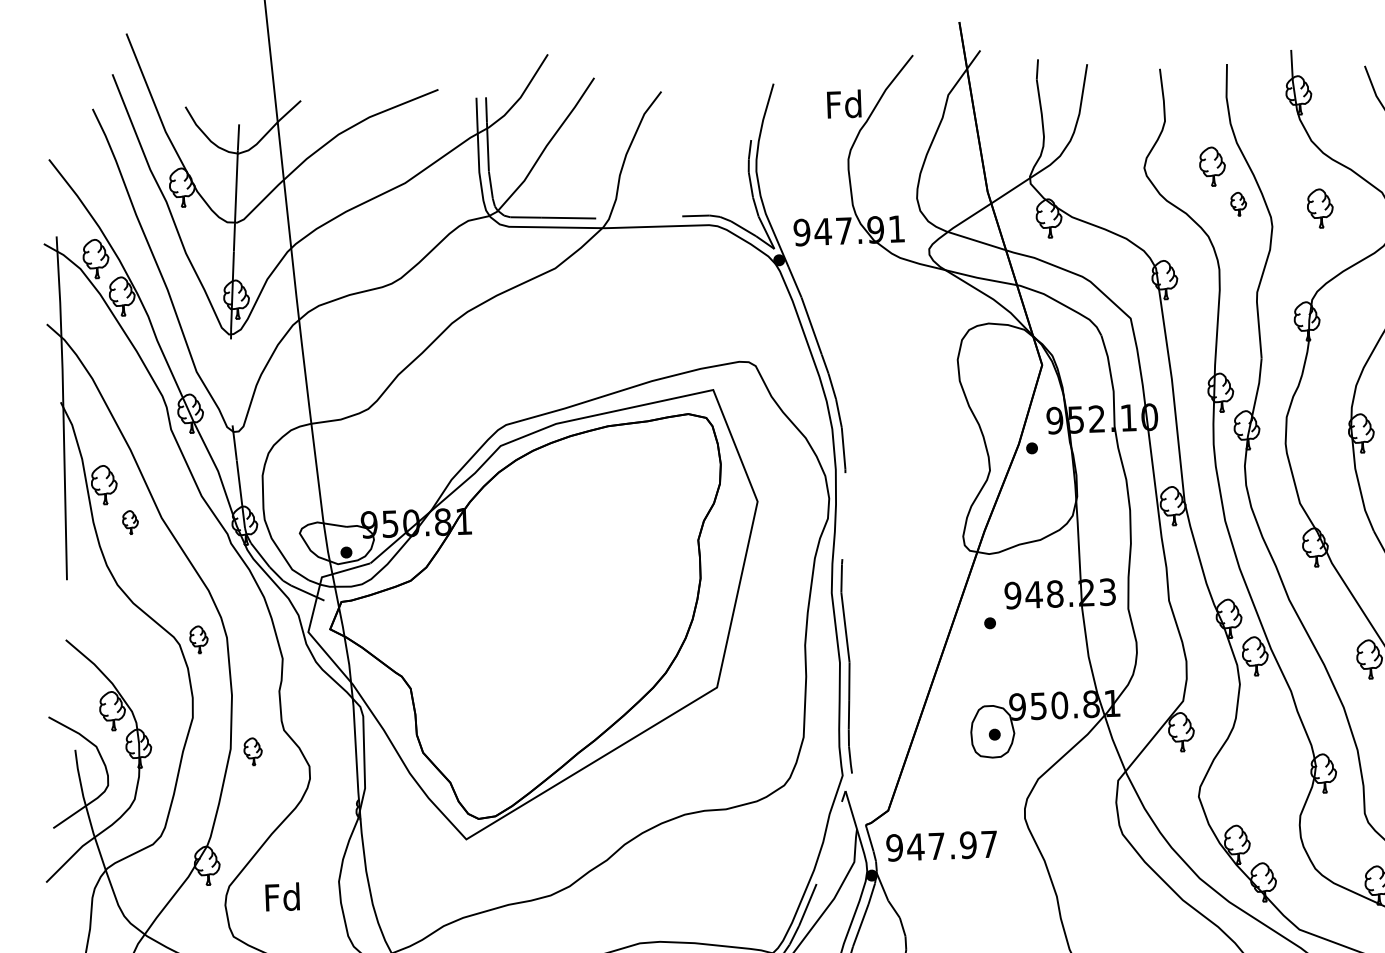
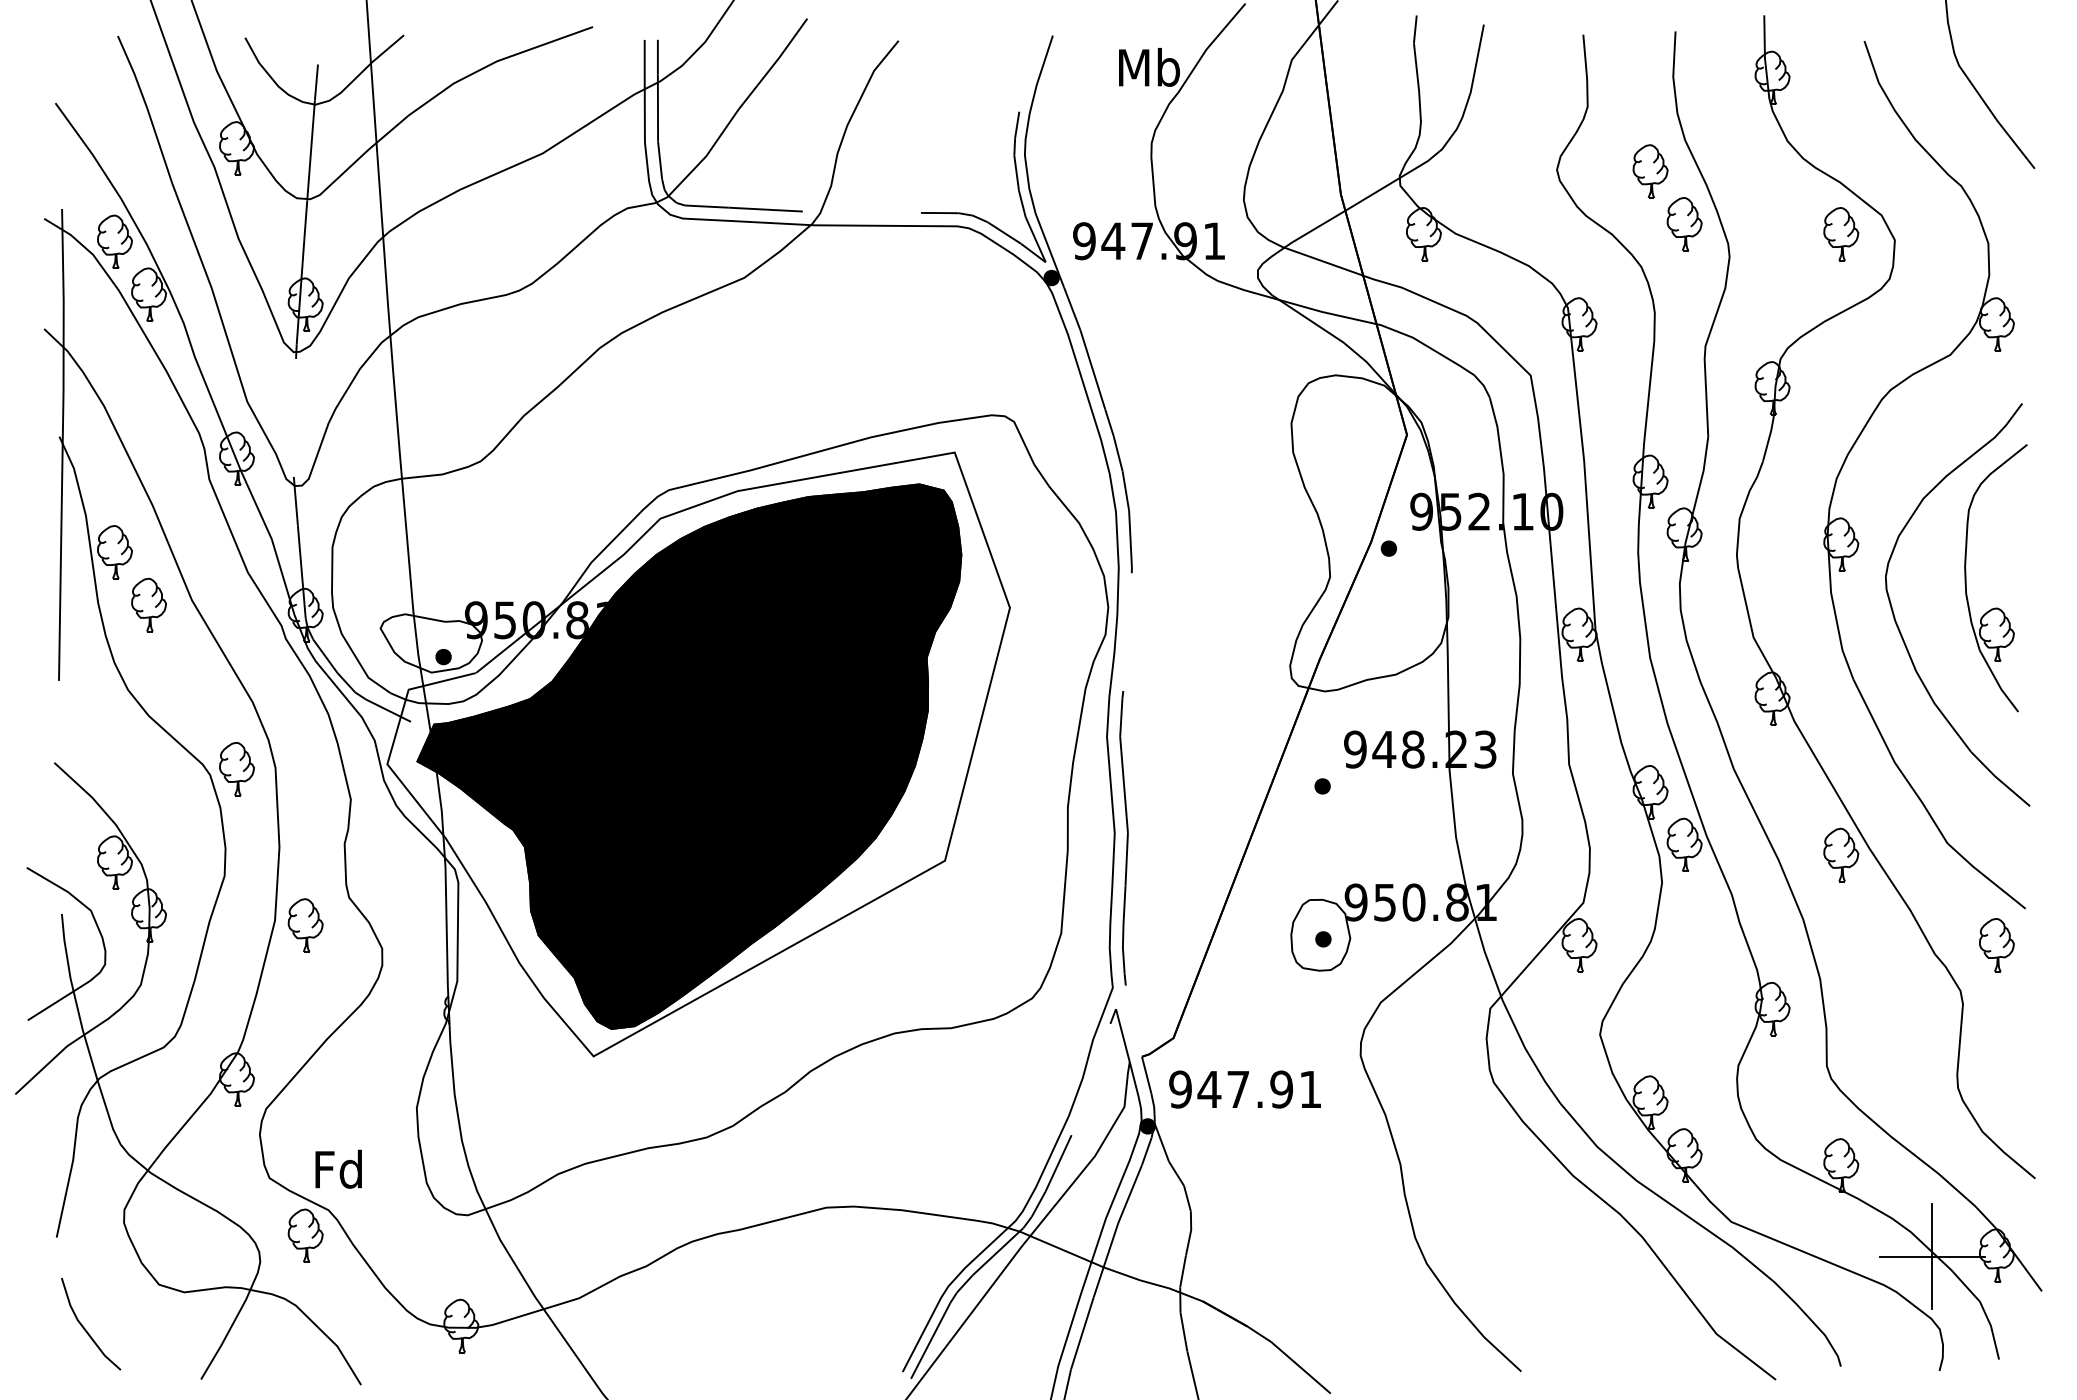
text: (844, 103) -> (1149, 66), Fd -> Mb
part: (1238, 204) -> (1684, 224), size x1.67
part: (1320, 208) -> (1841, 234), moved
part: (130, 522) -> (148, 604), size x1.67
fill: (528, 618) -> (689, 756), added
part: (198, 639) -> (236, 769), size x1.43
part: (253, 751) -> (305, 925), size x1.43
text: (989, 844) -> (1310, 1089), 947.97 -> 947.91
text: (282, 896) -> (338, 1168), moved

